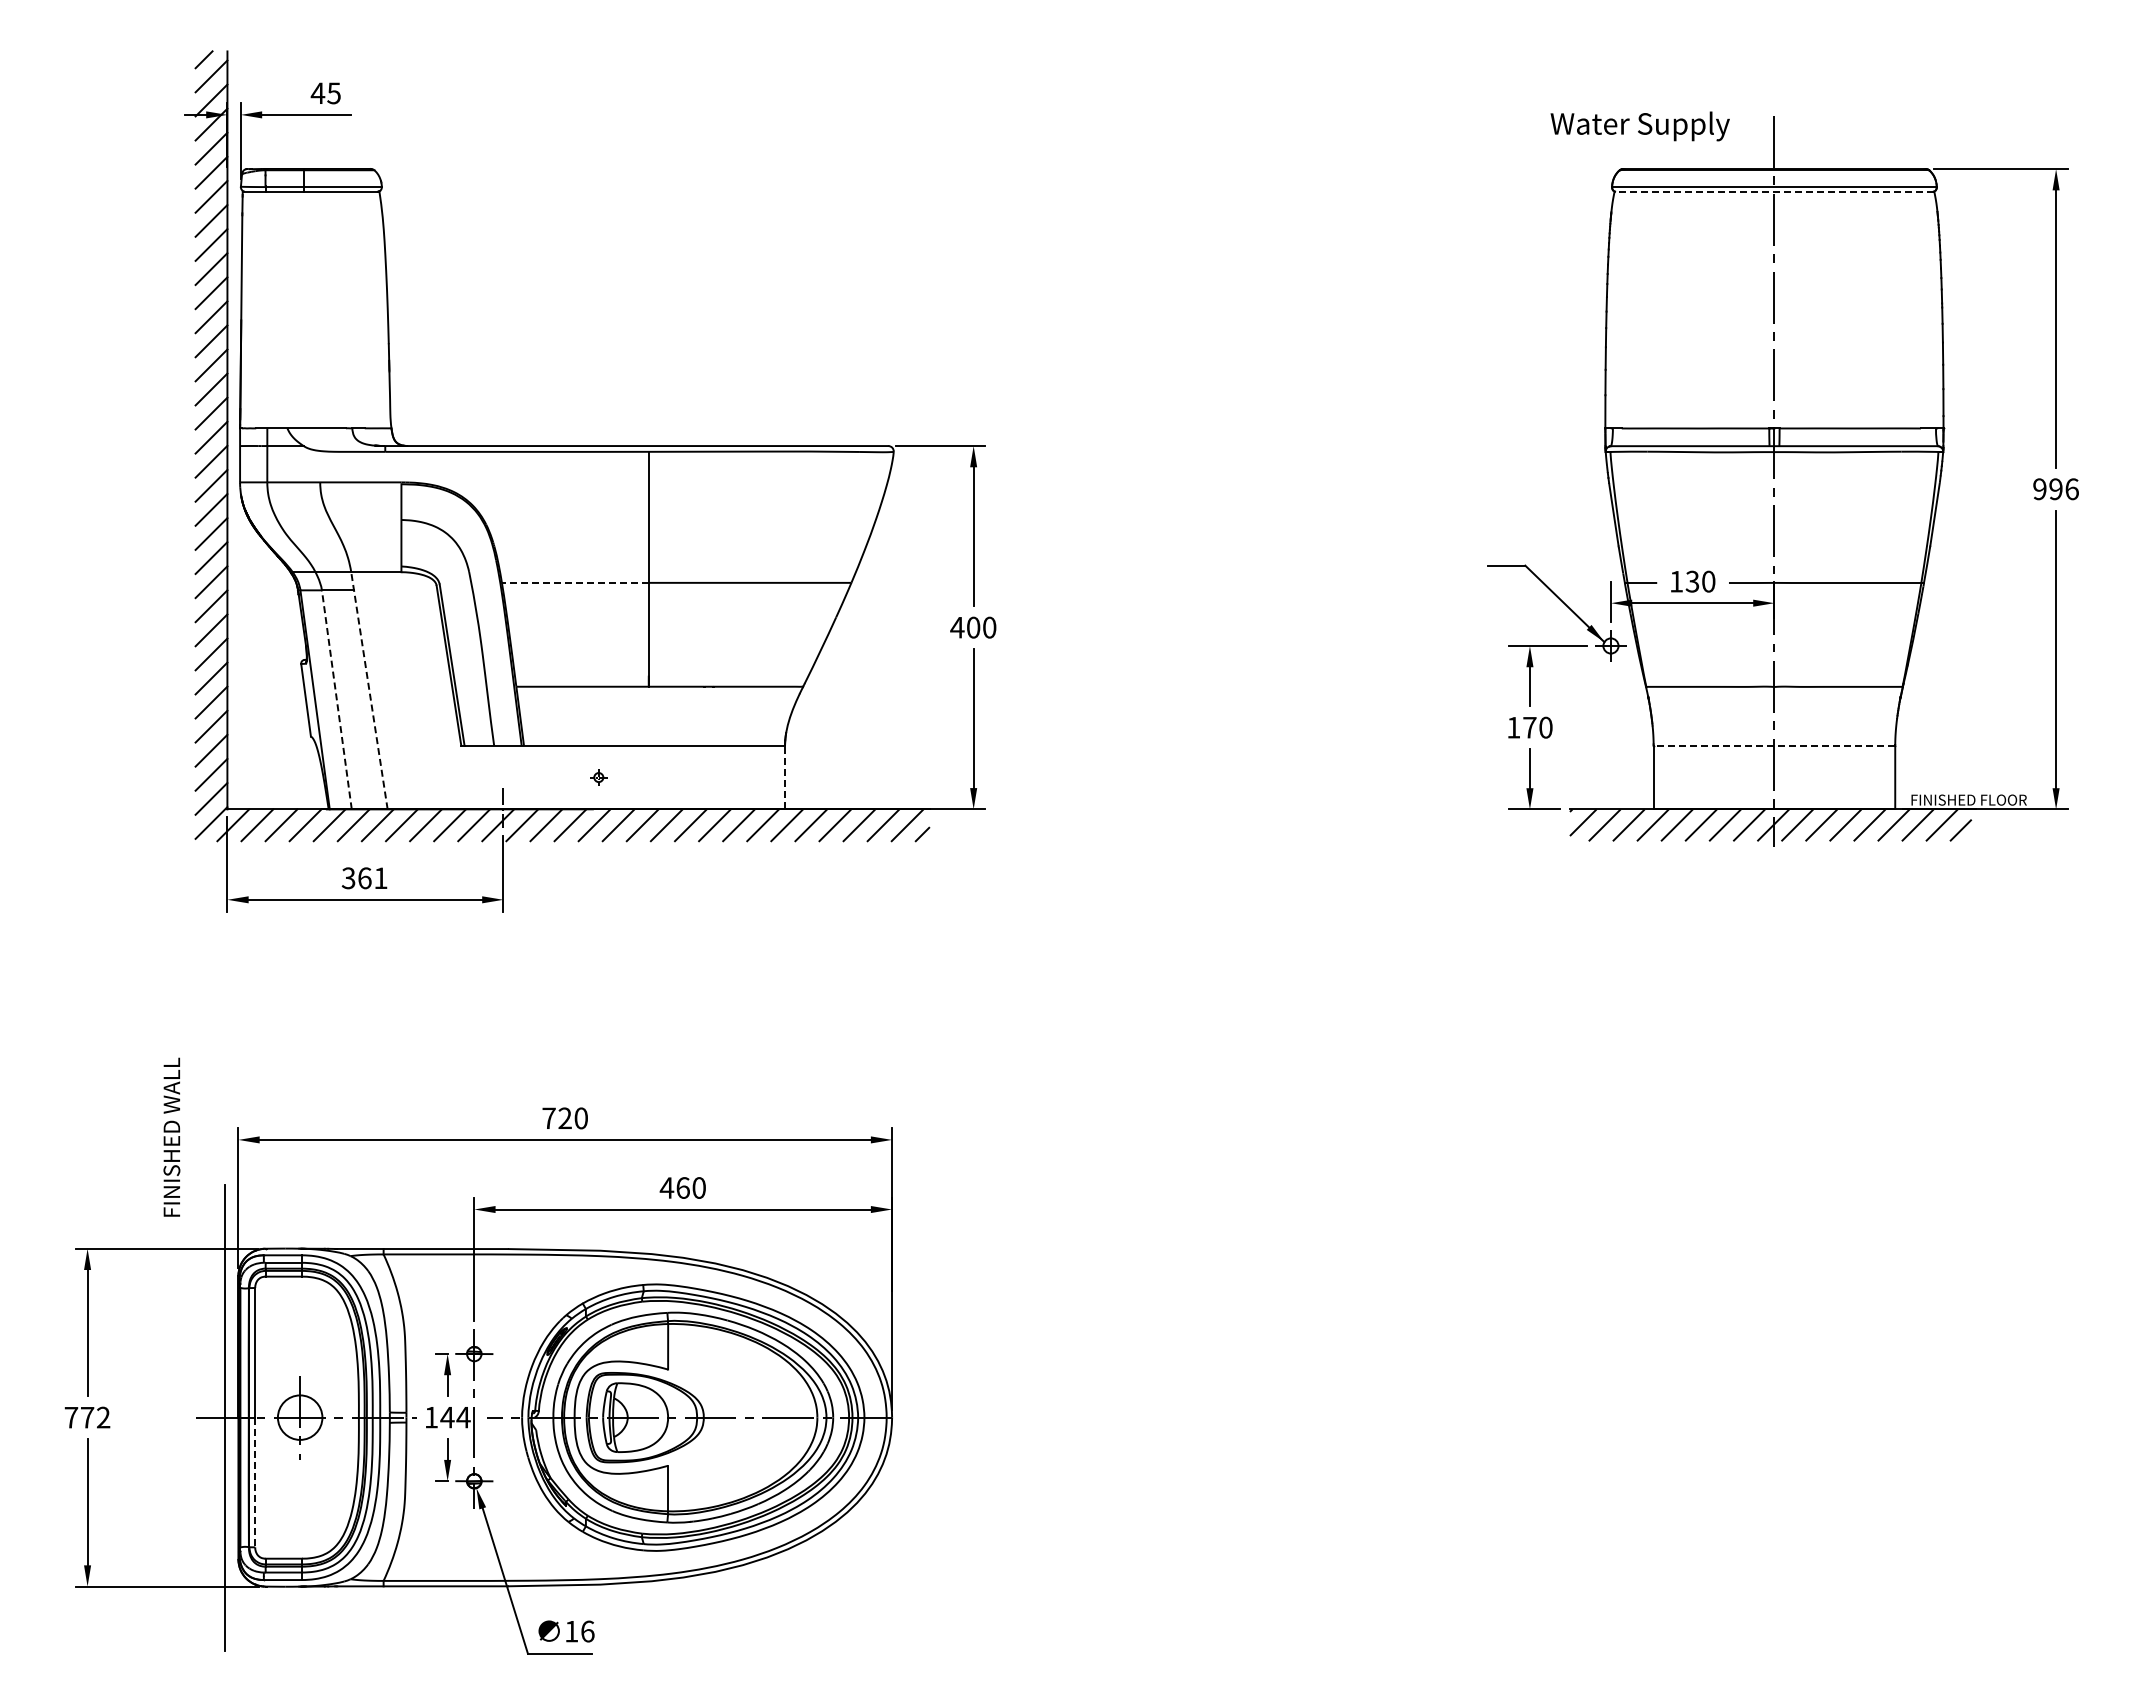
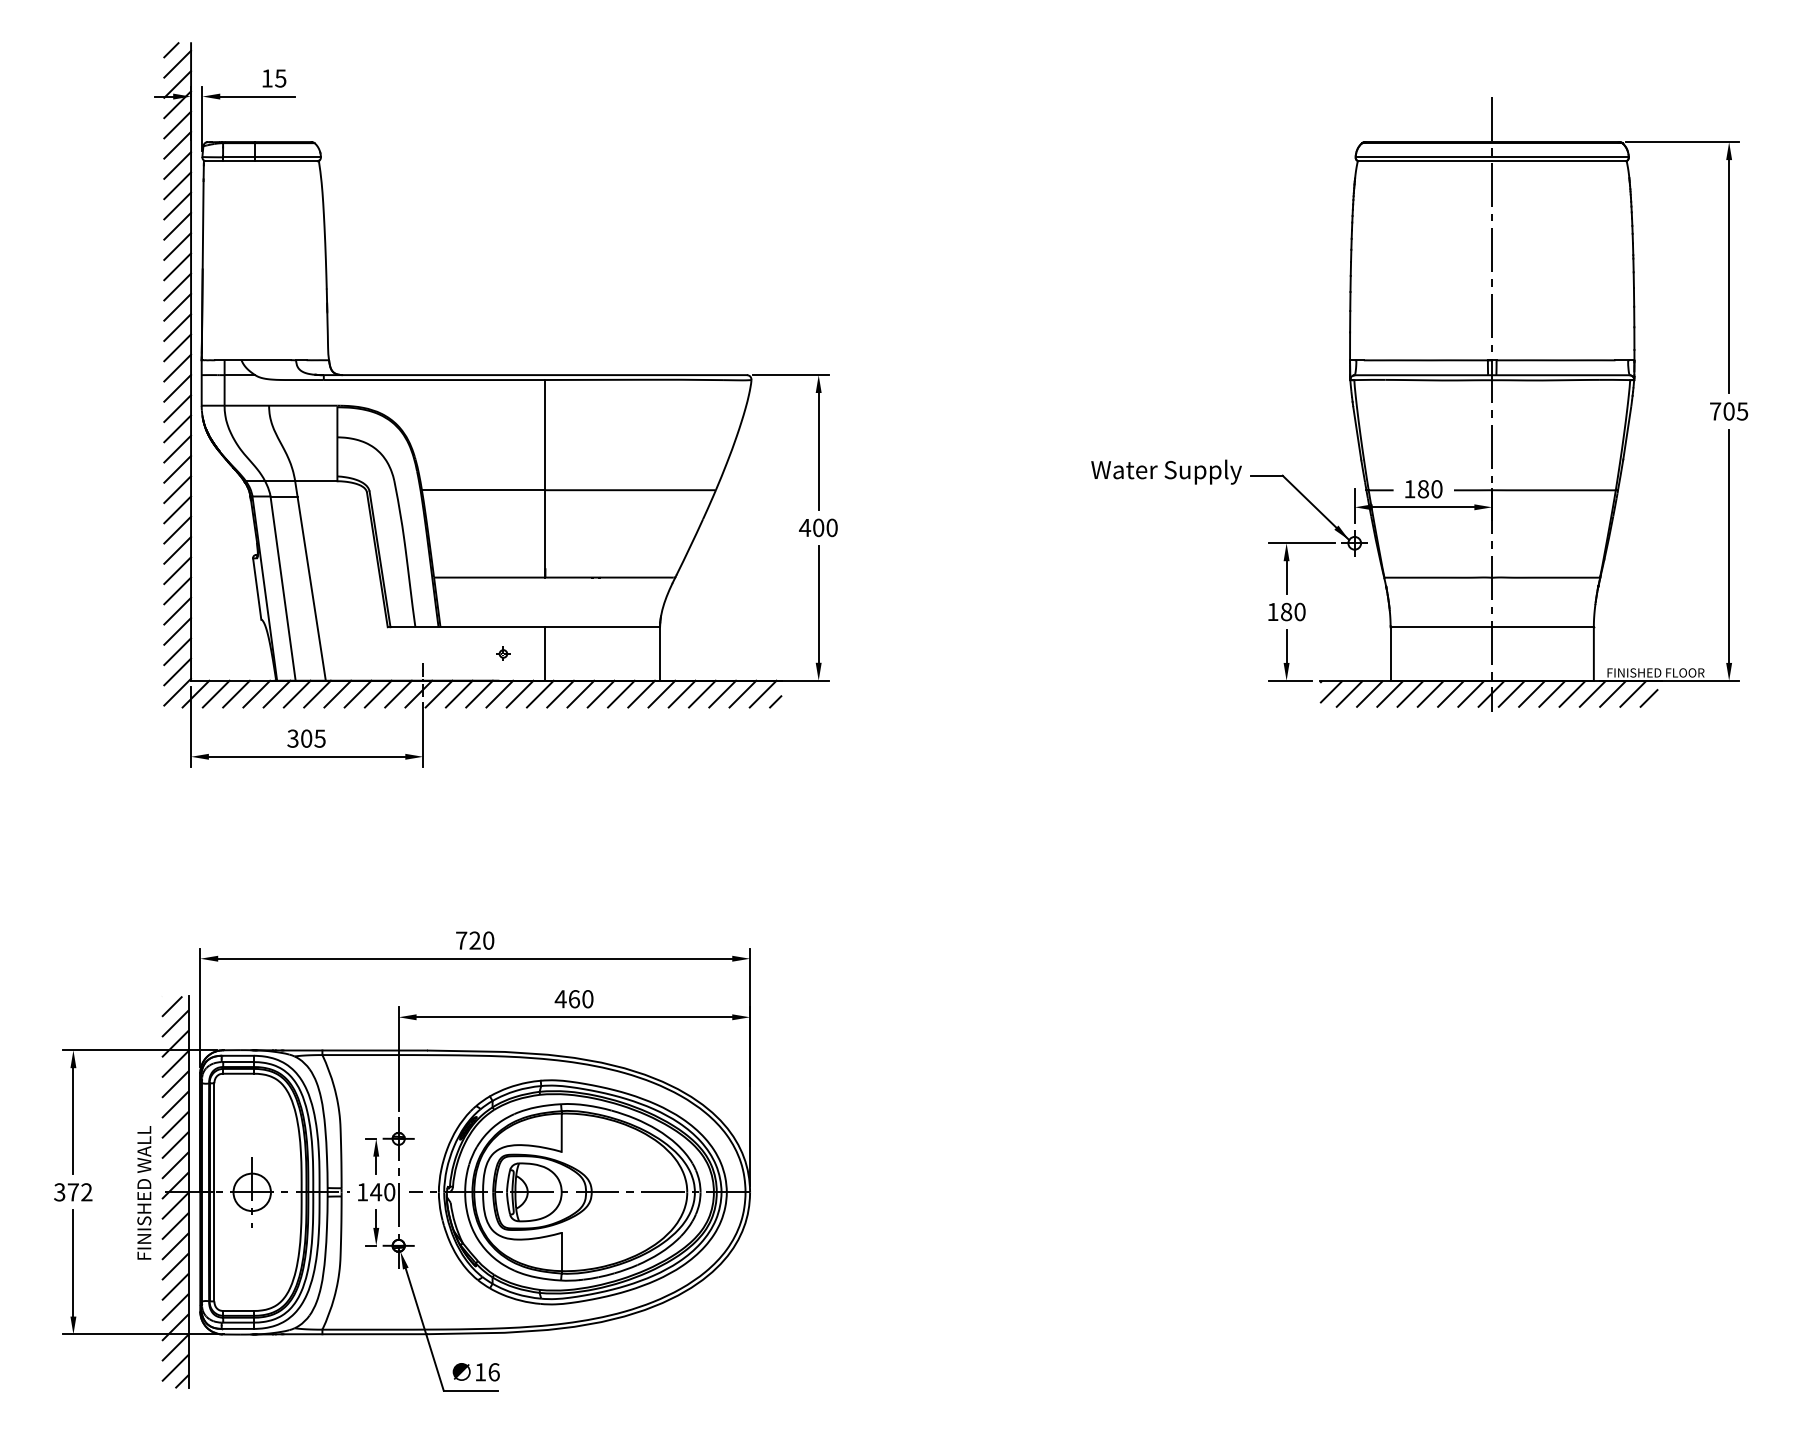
text: (317, 92) -> (266, 77), 45 -> 15
text: (1639, 126) -> (1165, 472), moved
line: (1774, 191) -> (1492, 161), dashed -> solid
text: (2055, 489) -> (1728, 411), 996 -> 705
text: (1692, 581) -> (1423, 489), 130 -> 180
line: (574, 582) -> (482, 489), dashed -> solid
line: (369, 690) -> (310, 580), dashed -> solid
line: (336, 699) -> (282, 588), dashed -> solid
text: (1529, 727) -> (1286, 611), 170 -> 180
line: (1774, 745) -> (1492, 627), dashed -> solid
line: (648, 777) -> (545, 653), added
line: (785, 777) -> (660, 653), dashed -> solid
text: (372, 878) -> (313, 738), 361 -> 305
text: (171, 1136) -> (144, 1192), moved
text: (71, 1417) -> (59, 1192), 772 -> 372
hatch: (208, 1417) -> (175, 1192), added
text: (463, 1417) -> (389, 1192), 144 -> 140
line: (255, 1482) -> (214, 1246), dashed -> solid

